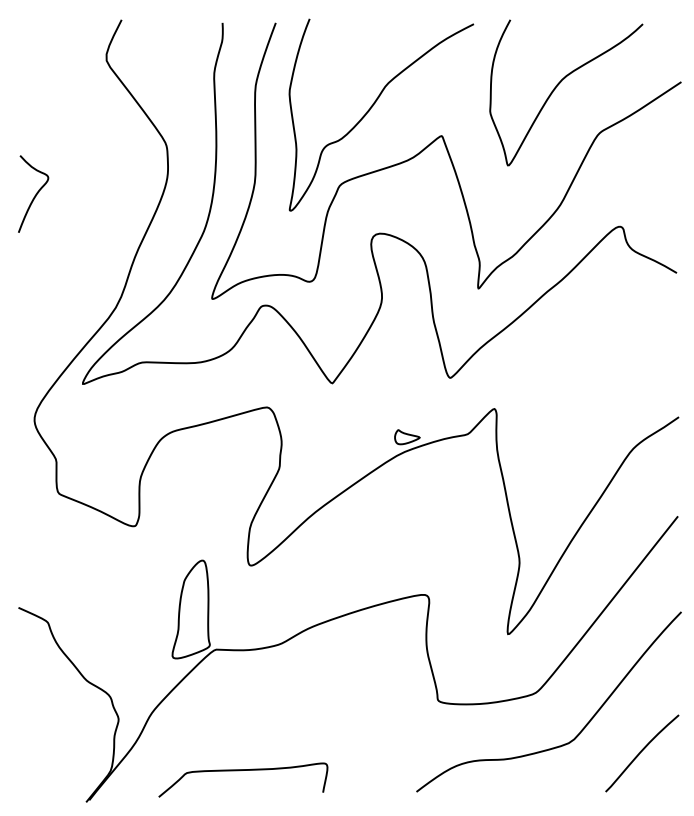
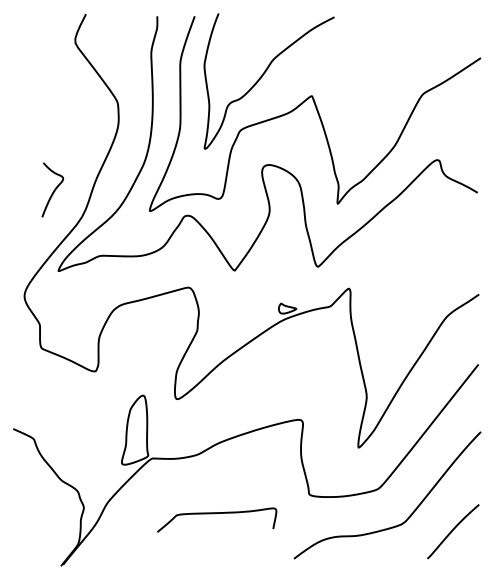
curve: (559, 84) -> (394, 59), removed
curve: (35, 194) -> (54, 190), moved
curve: (239, 771) -> (214, 514), moved

